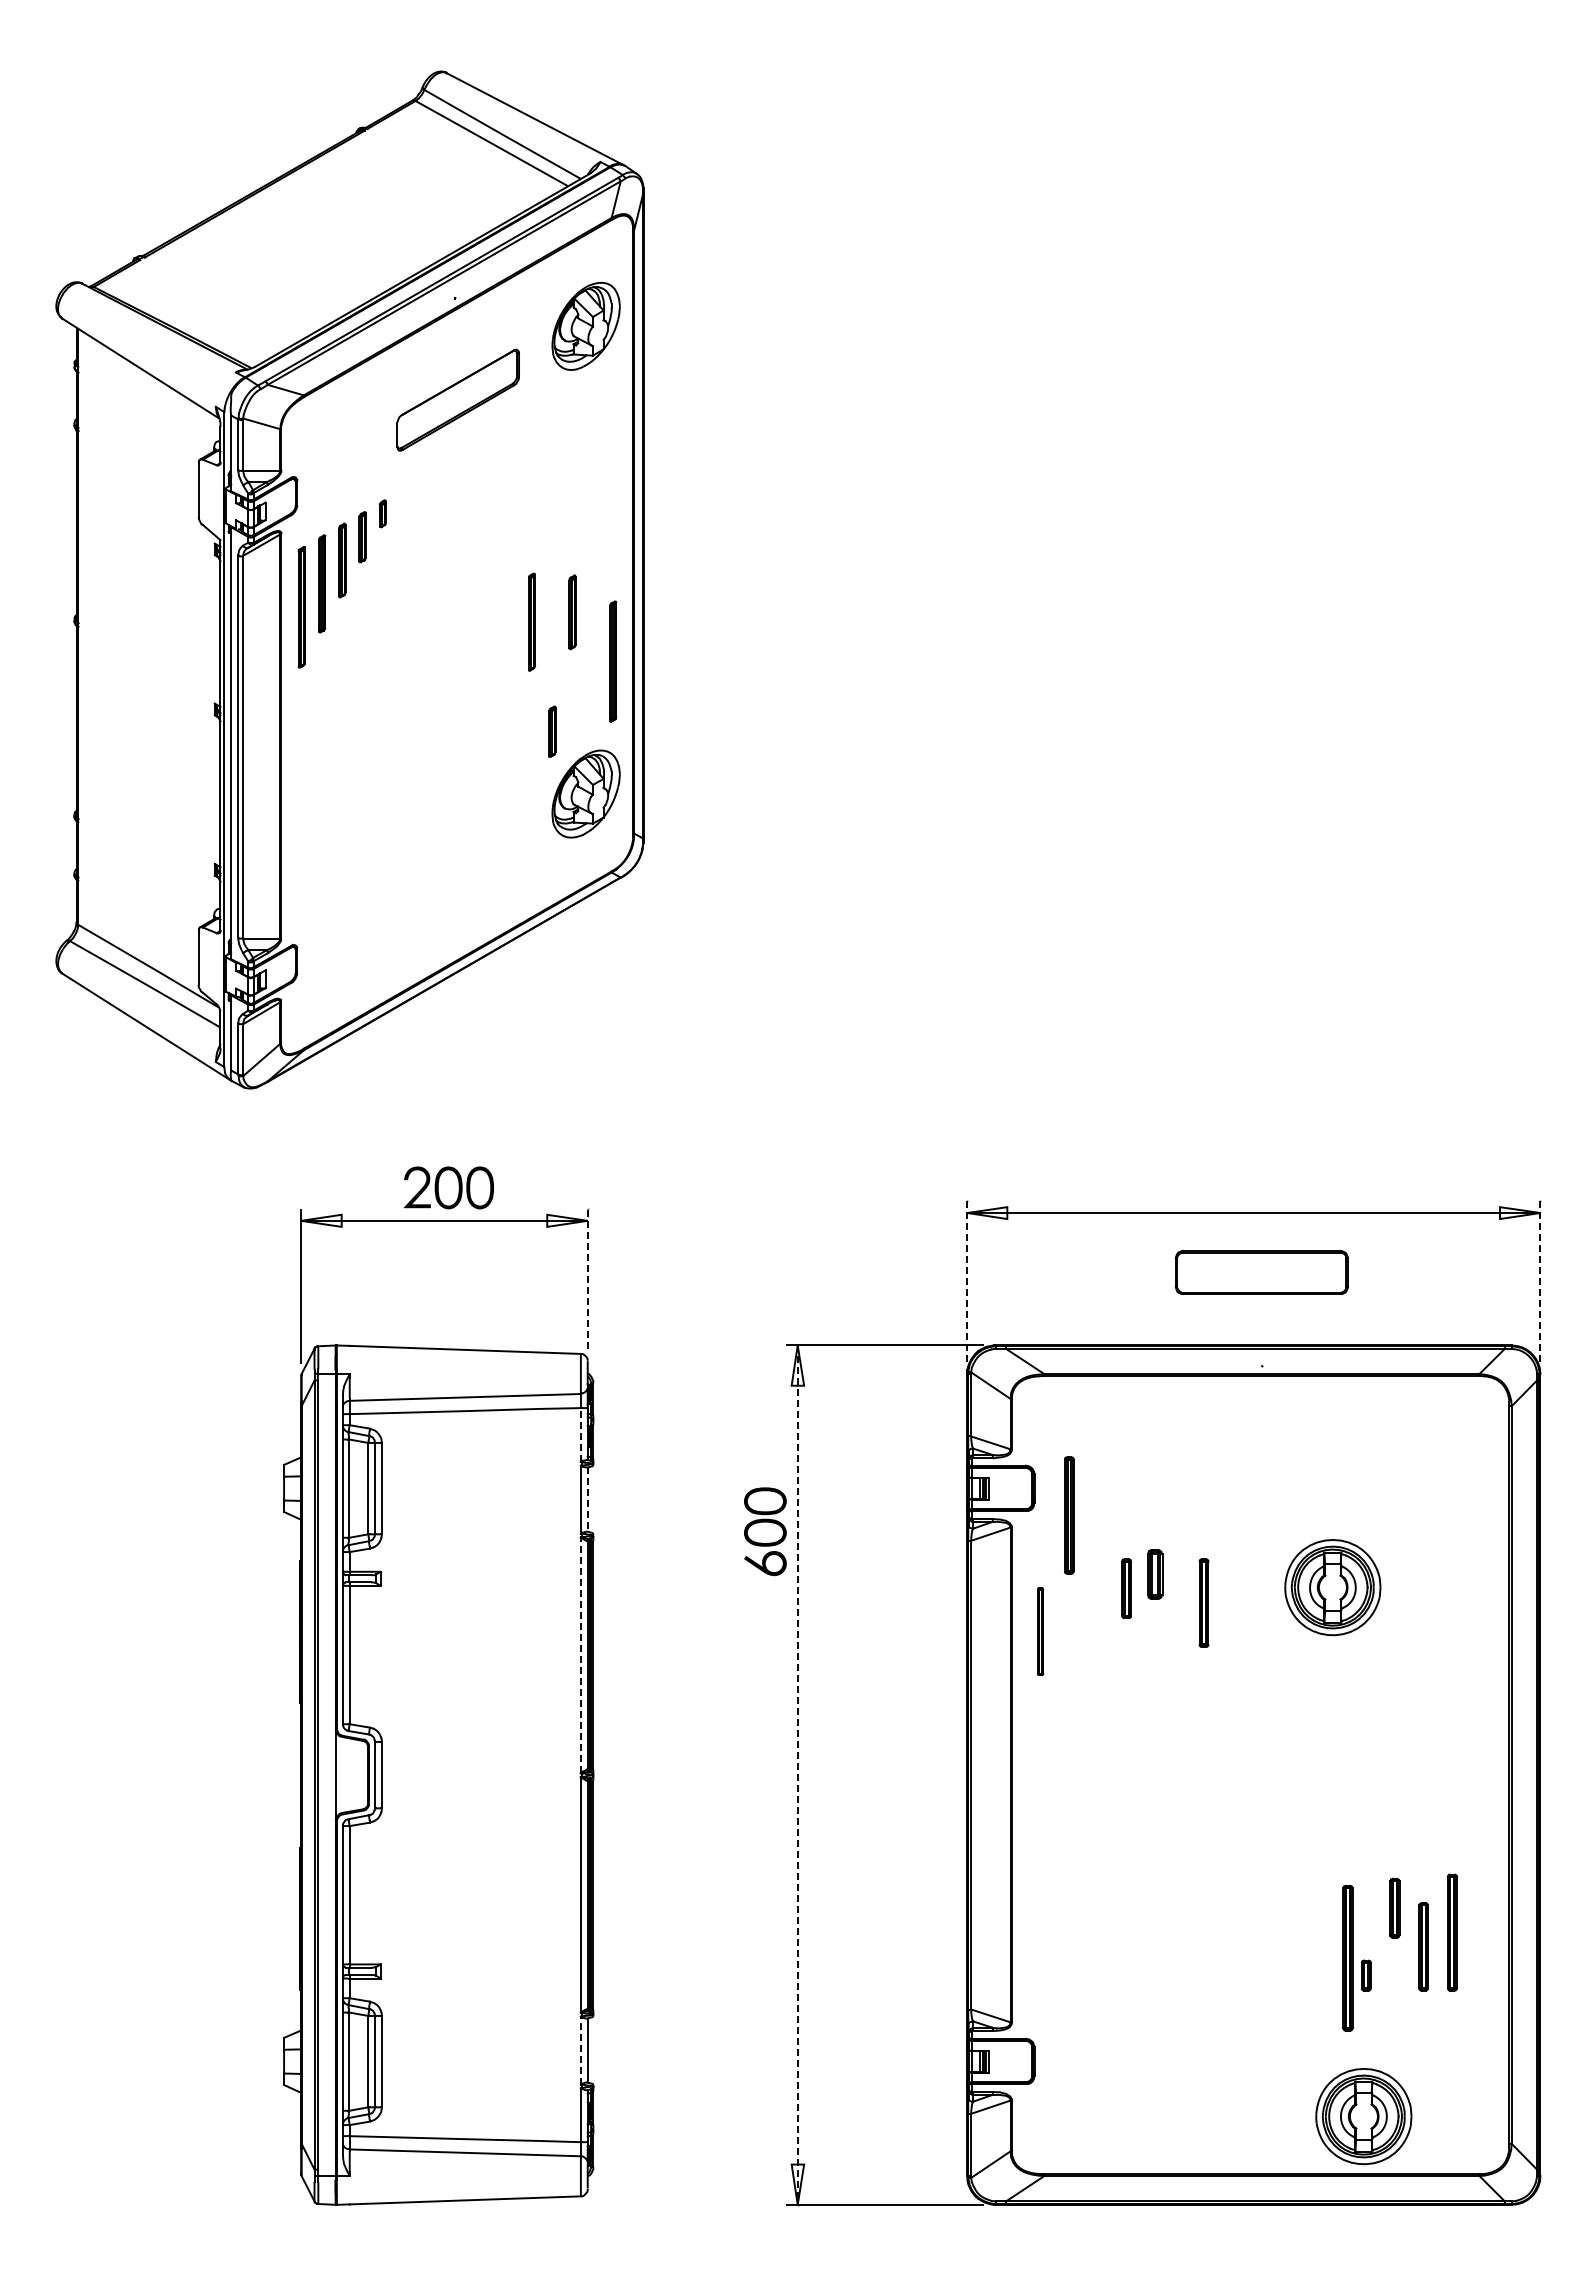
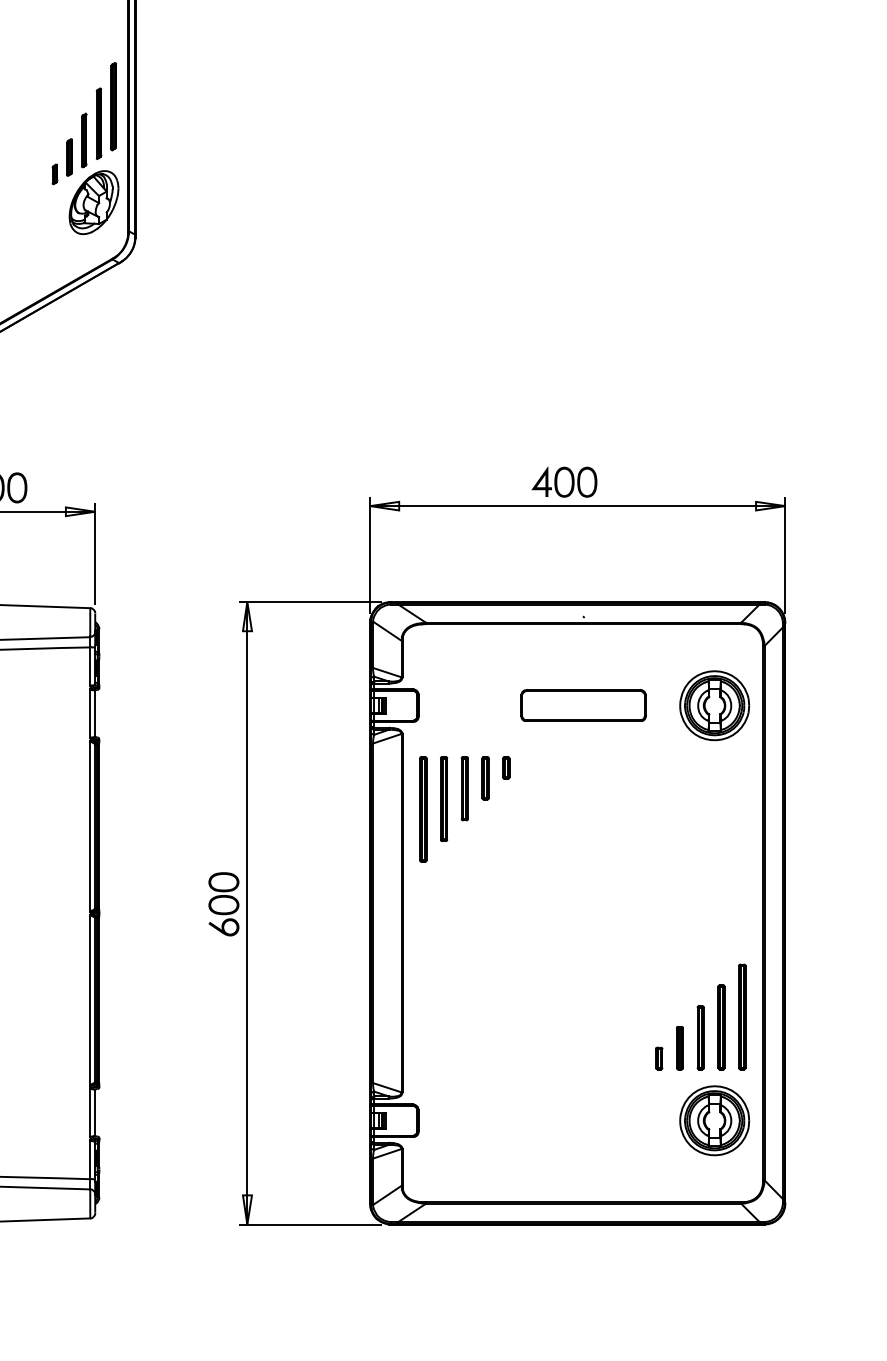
part: (572, 612) -> (84, 140), moved
part: (531, 621) -> (98, 123), moved
part: (532, 754) -> (55, 173), added
part: (1235, 1179) -> (564, 481), added
part: (1261, 1271) -> (583, 704), moved
line: (587, 1278) -> (95, 553), dashed -> solid
line: (967, 1280) -> (370, 554), dashed -> solid
line: (1540, 1280) -> (785, 554), dashed -> solid
line: (580, 1434) -> (89, 666), dashed -> solid
line: (587, 1500) -> (95, 714), dashed -> solid
part: (1069, 1515) -> (444, 799), moved
part: (765, 1531) -> (224, 904), moved
part: (1155, 1574) -> (506, 767), size x0.62
part: (1332, 1587) -> (714, 705), moved
part: (1203, 1602) -> (464, 788), moved
part: (1040, 1631) -> (423, 809), size x1.67
line: (580, 1655) -> (89, 826), dashed -> solid
line: (797, 1776) -> (247, 914), dashed -> solid
part: (1394, 1907) -> (679, 1047), moved
part: (1347, 1958) -> (741, 1017), moved
line: (580, 2050) -> (89, 1112), dashed -> solid
part: (1363, 2116) -> (714, 1120), moved

